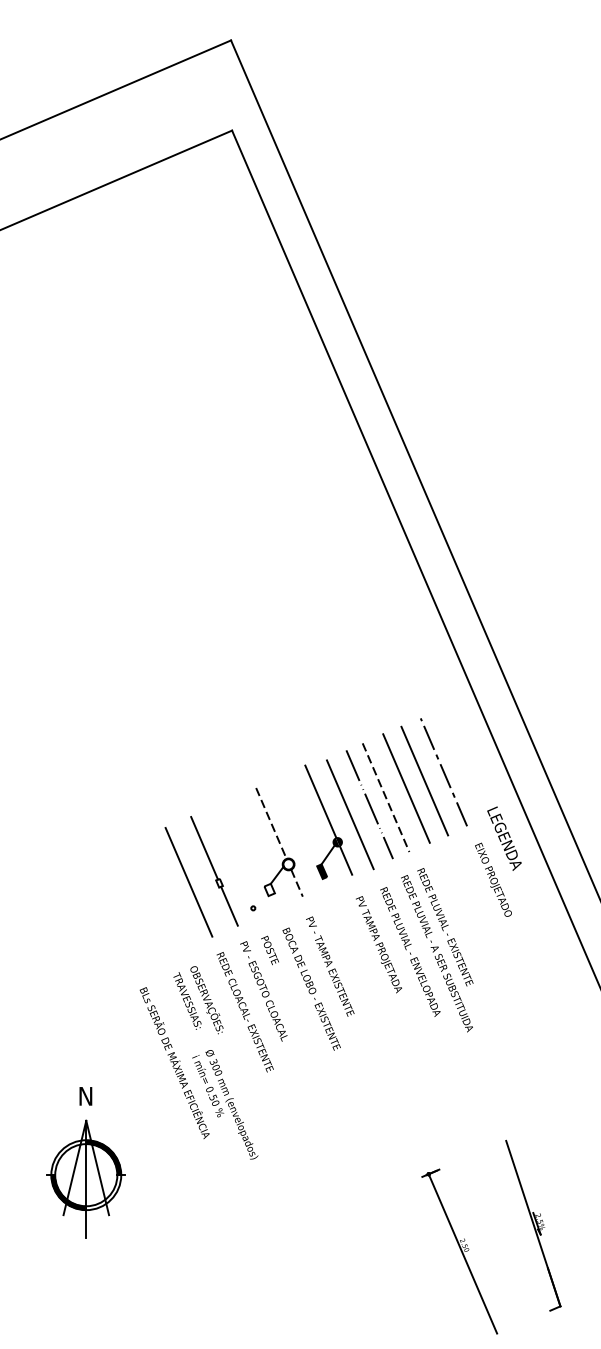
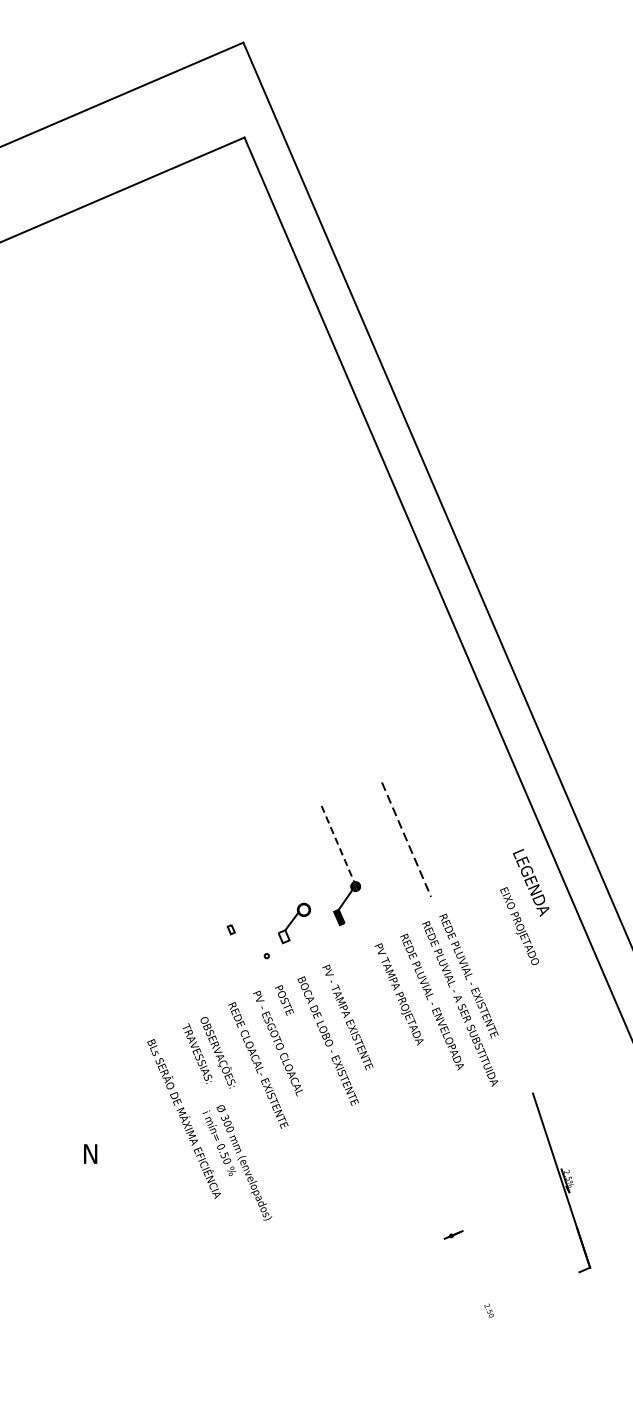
line: (443, 772) -> (467, 813), removed
line: (424, 780) -> (447, 821), removed
line: (406, 788) -> (428, 829), removed
line: (321, 802) -> (338, 844), solid -> dashed
line: (369, 804) -> (389, 846), removed
line: (349, 814) -> (368, 857), removed
line: (271, 823) -> (285, 866), removed
line: (204, 848) -> (215, 893), removed
line: (346, 860) -> (364, 905), removed
line: (188, 881) -> (198, 927), removed
line: (296, 882) -> (312, 928), removed
line: (229, 905) -> (241, 953), removed
part: (85, 1178) -> (90, 1240), removed
part: (533, 1225) -> (561, 1182), moved
line: (462, 1253) -> (487, 1319), removed

